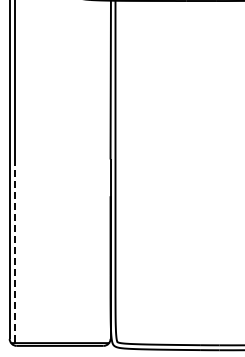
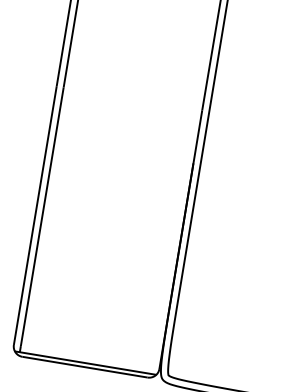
line: (14, 249) -> (42, 217), dashed -> solid

